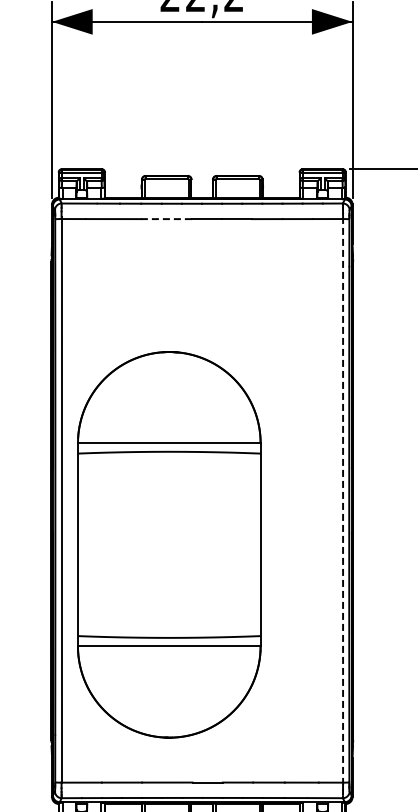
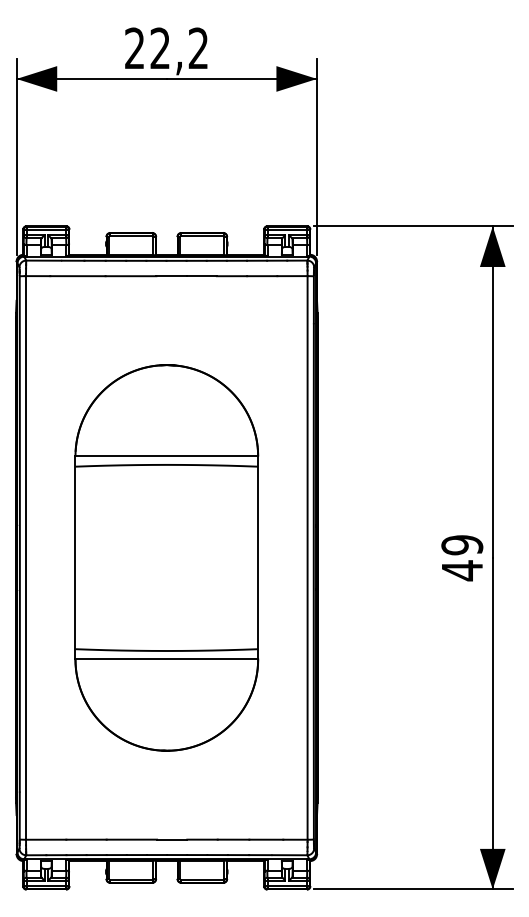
line: (165, 219) -> (130, 276), dashed -> solid
line: (342, 502) -> (307, 559), dashed -> solid
part: (168, 544) -> (166, 557), moved

